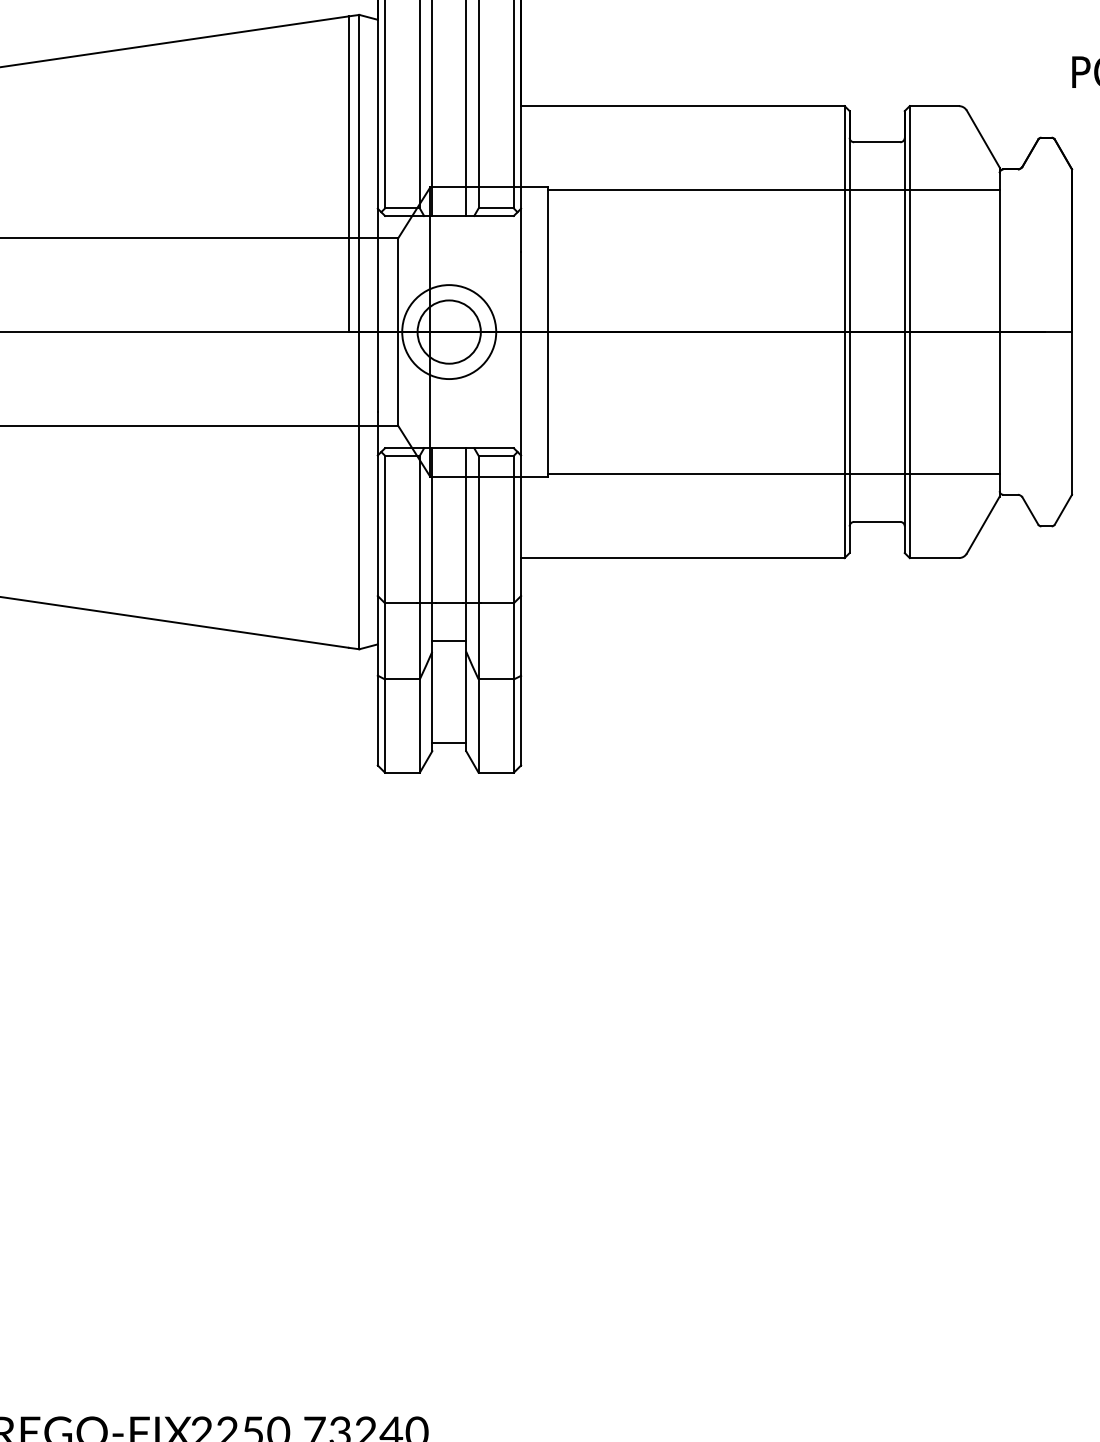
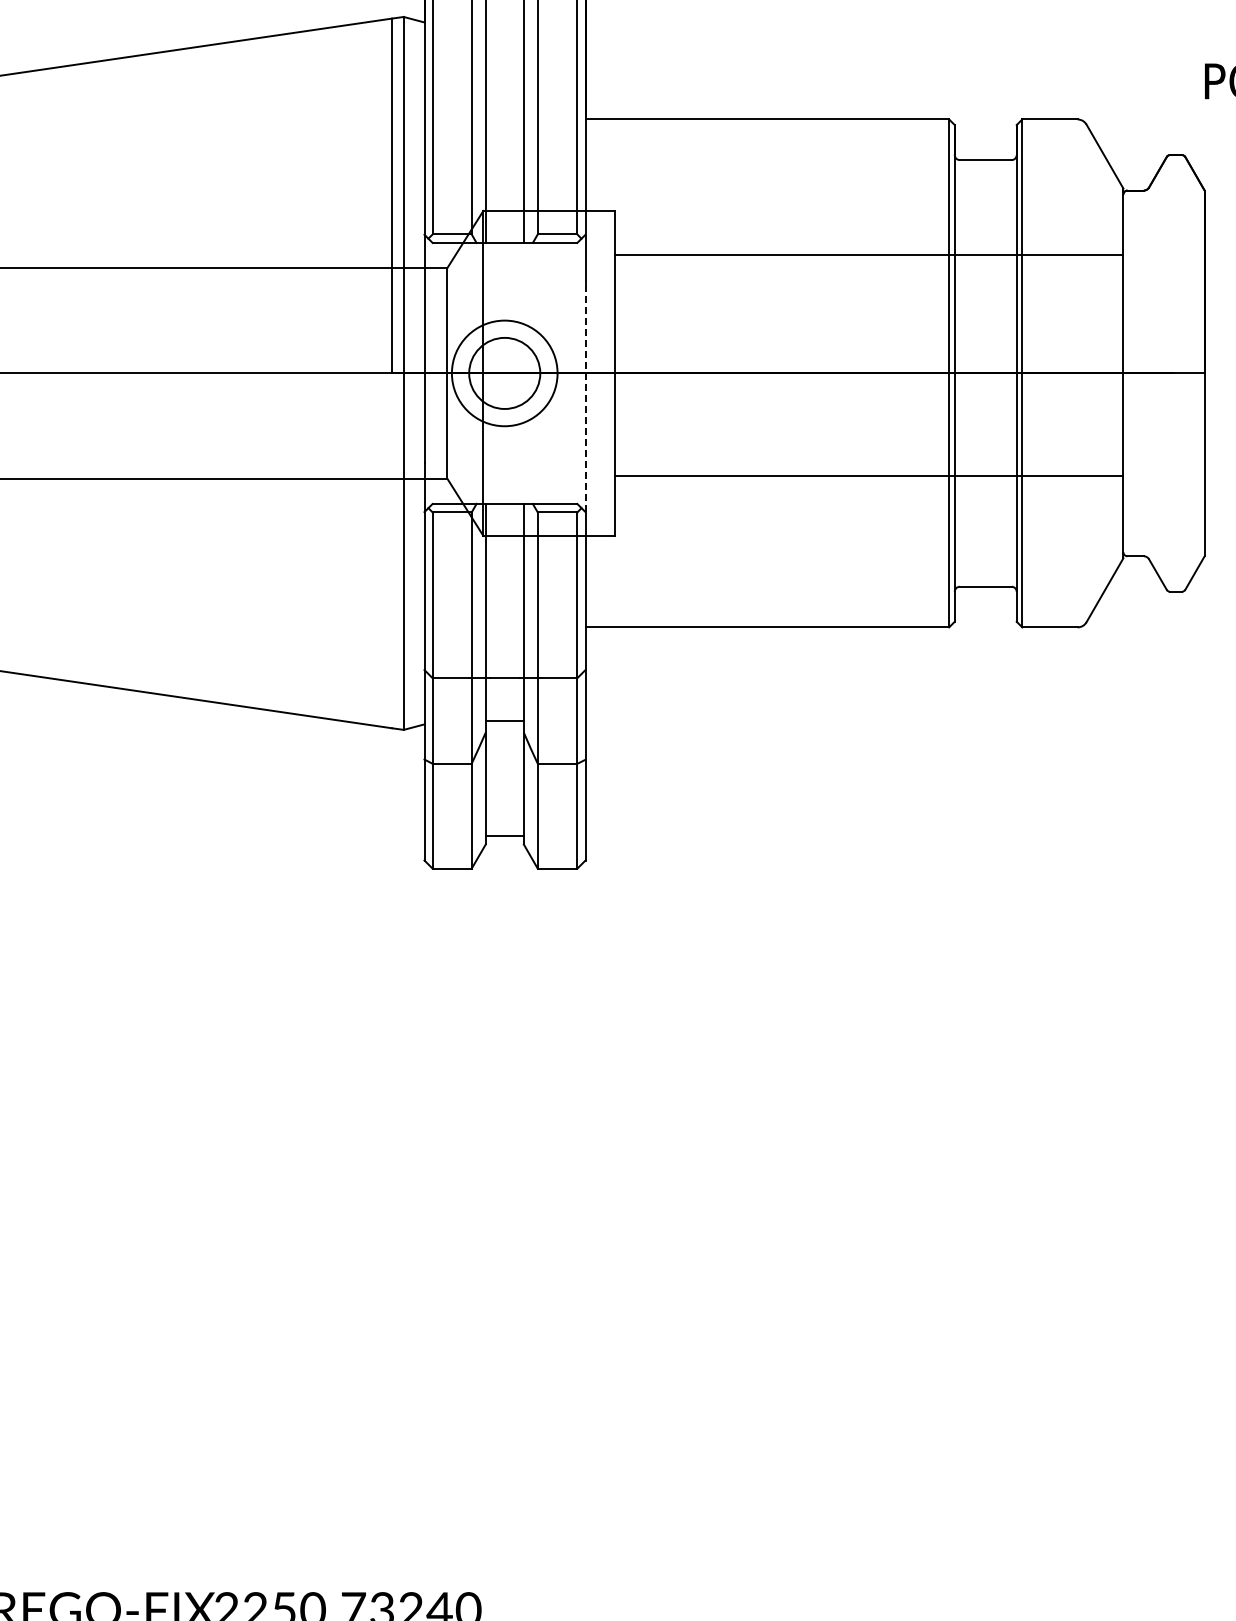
line: (773, 189) -> (869, 254), moved
line: (521, 353) -> (585, 397), solid -> dashed
line: (773, 473) -> (869, 475), moved

